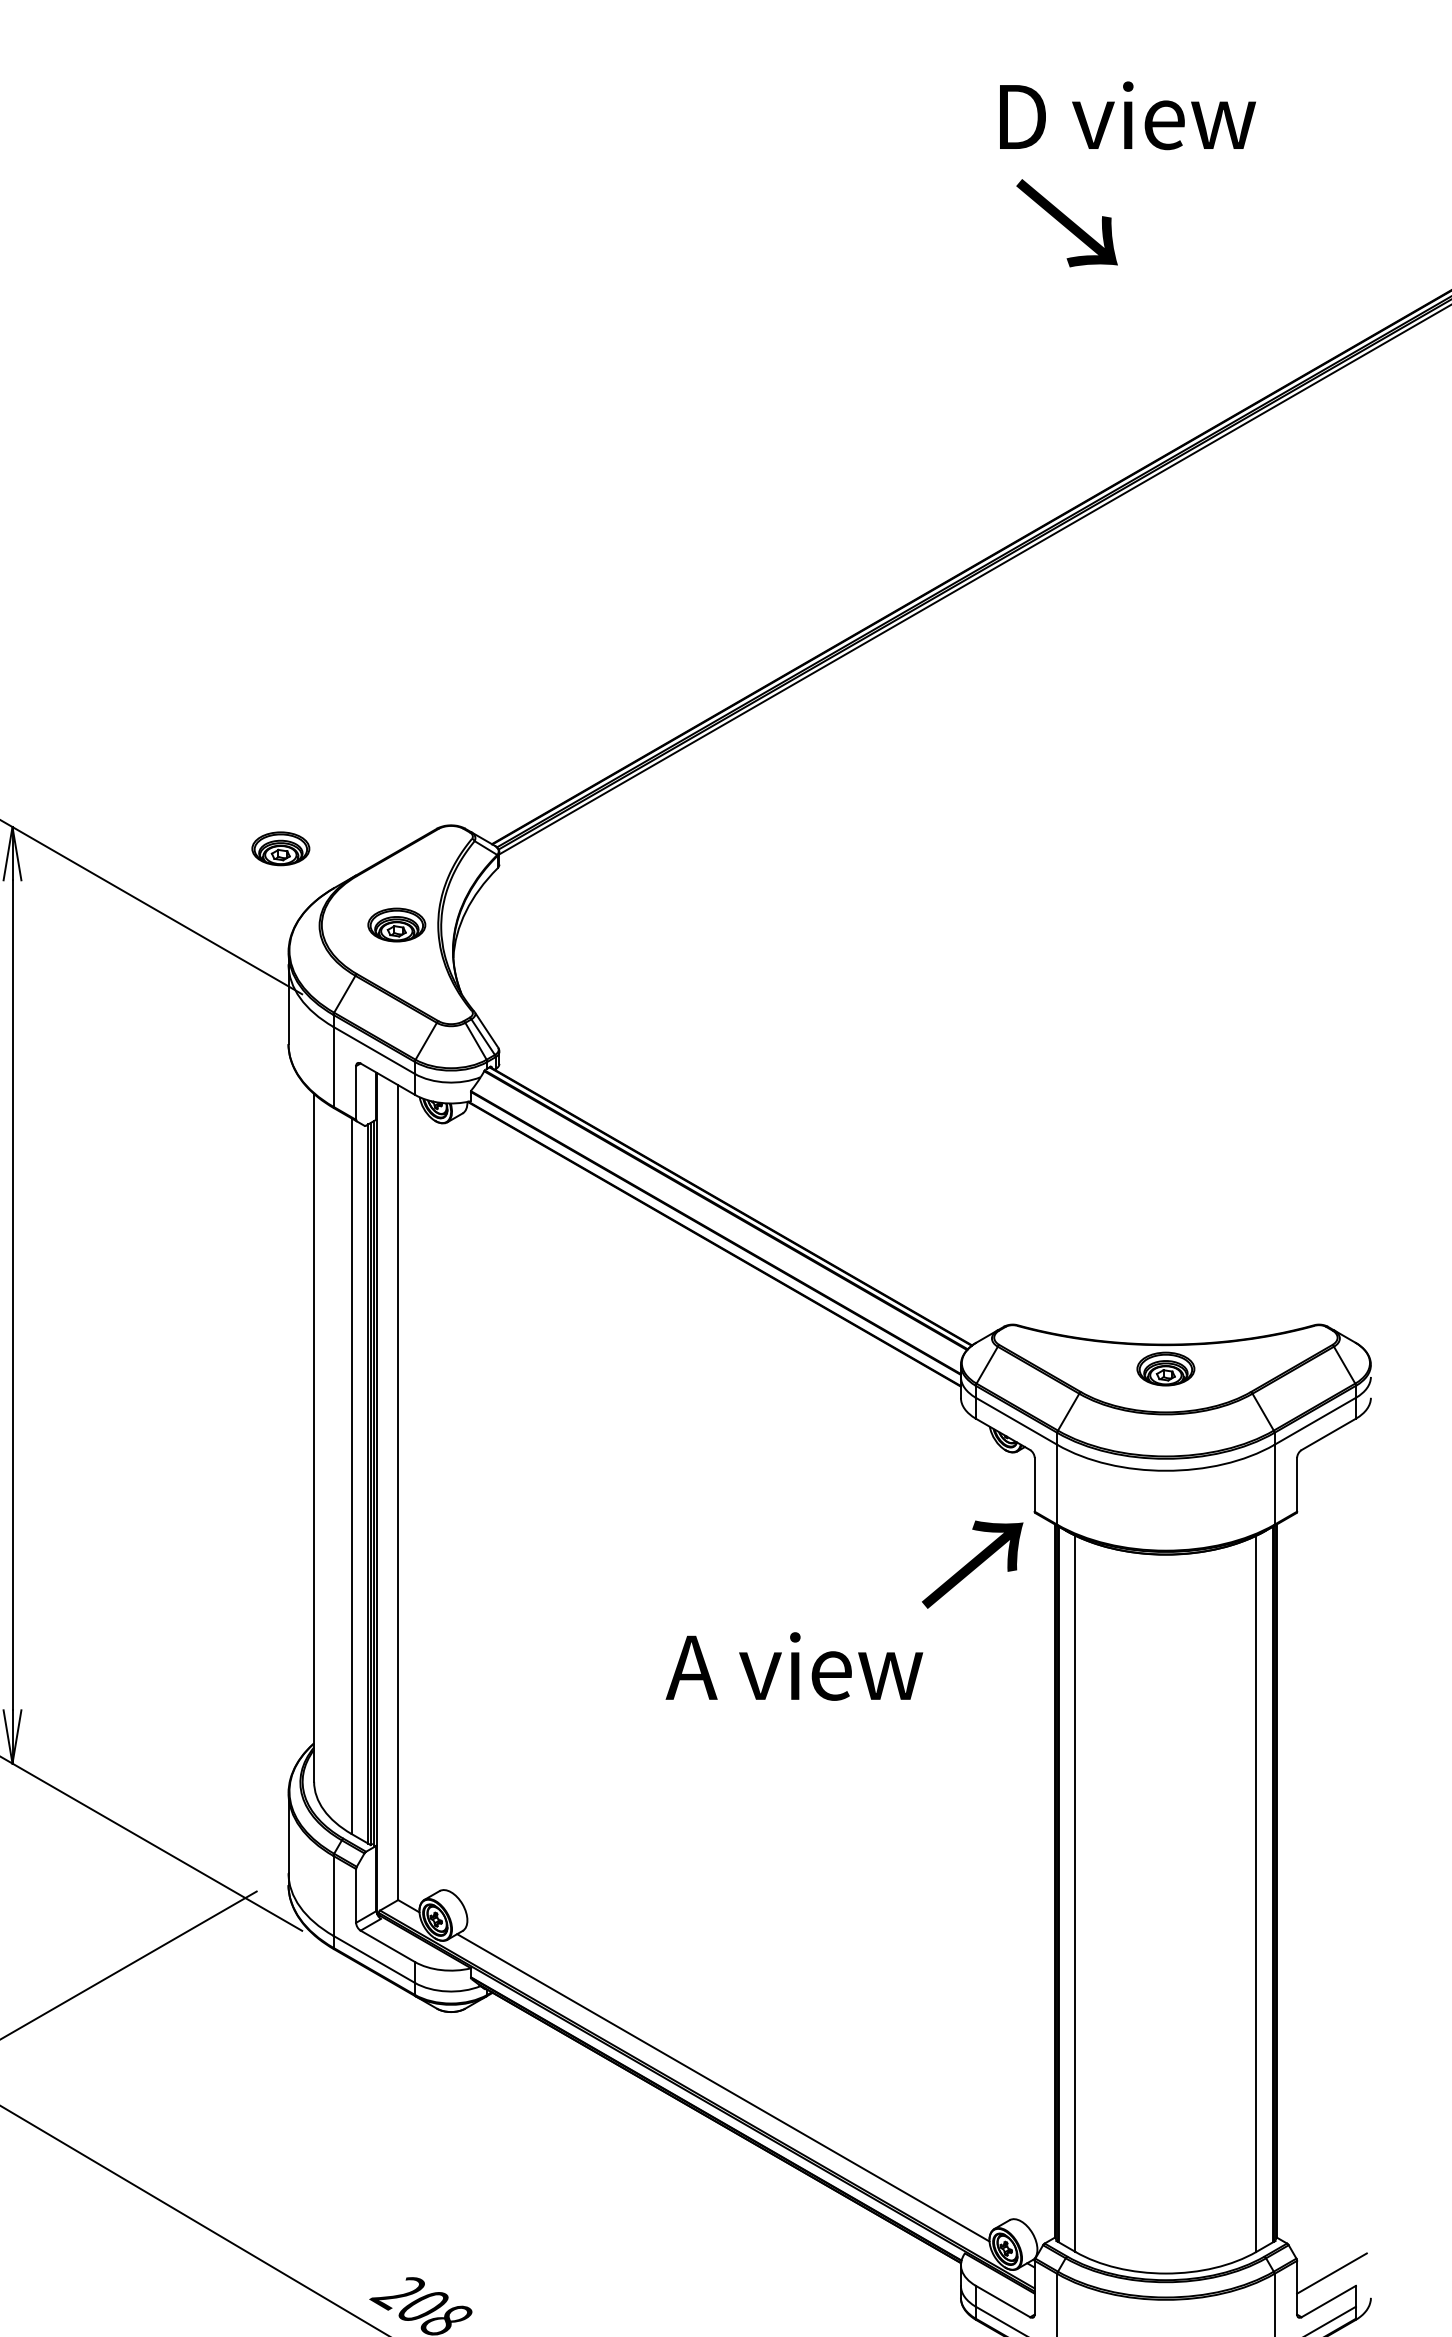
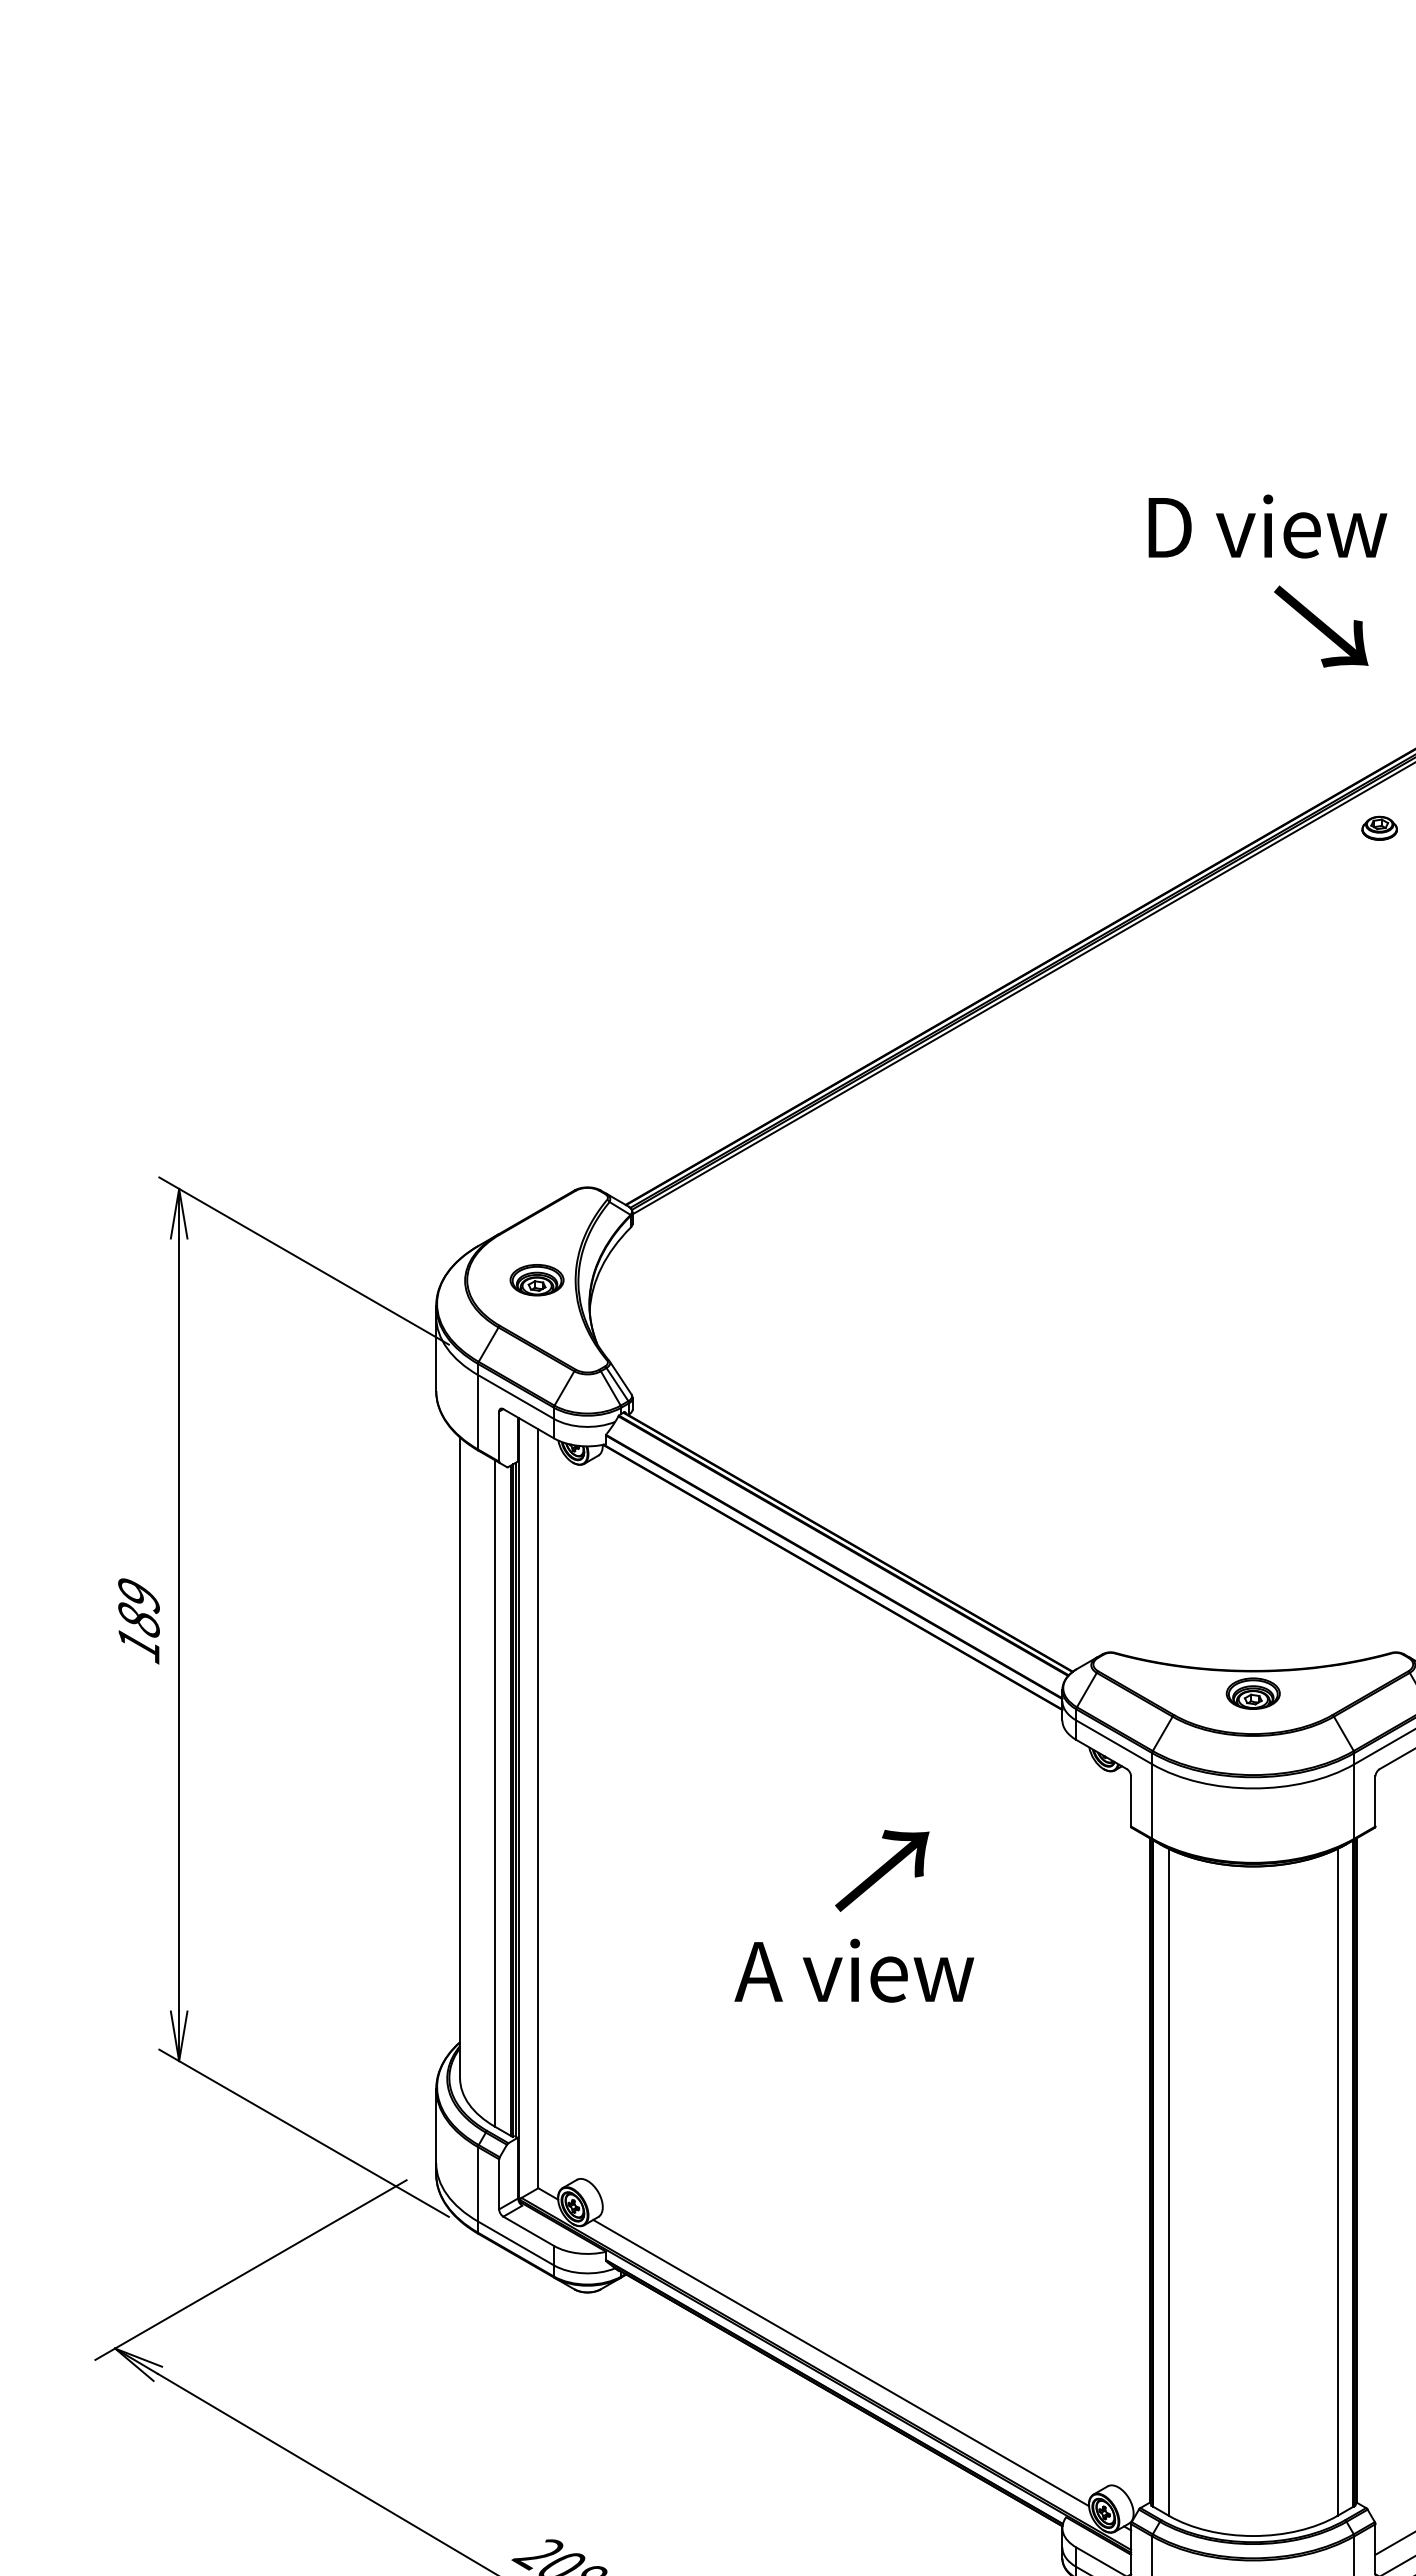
text: (1127, 115) -> (1267, 526), moved
text: (1067, 223) -> (1321, 626), moved
part: (1301, 438) -> (1379, 827), added
part: (280, 849) -> (428, 1209), removed
text: (972, 1564) -> (882, 1870), moved
text: (794, 1666) -> (854, 1970), moved

